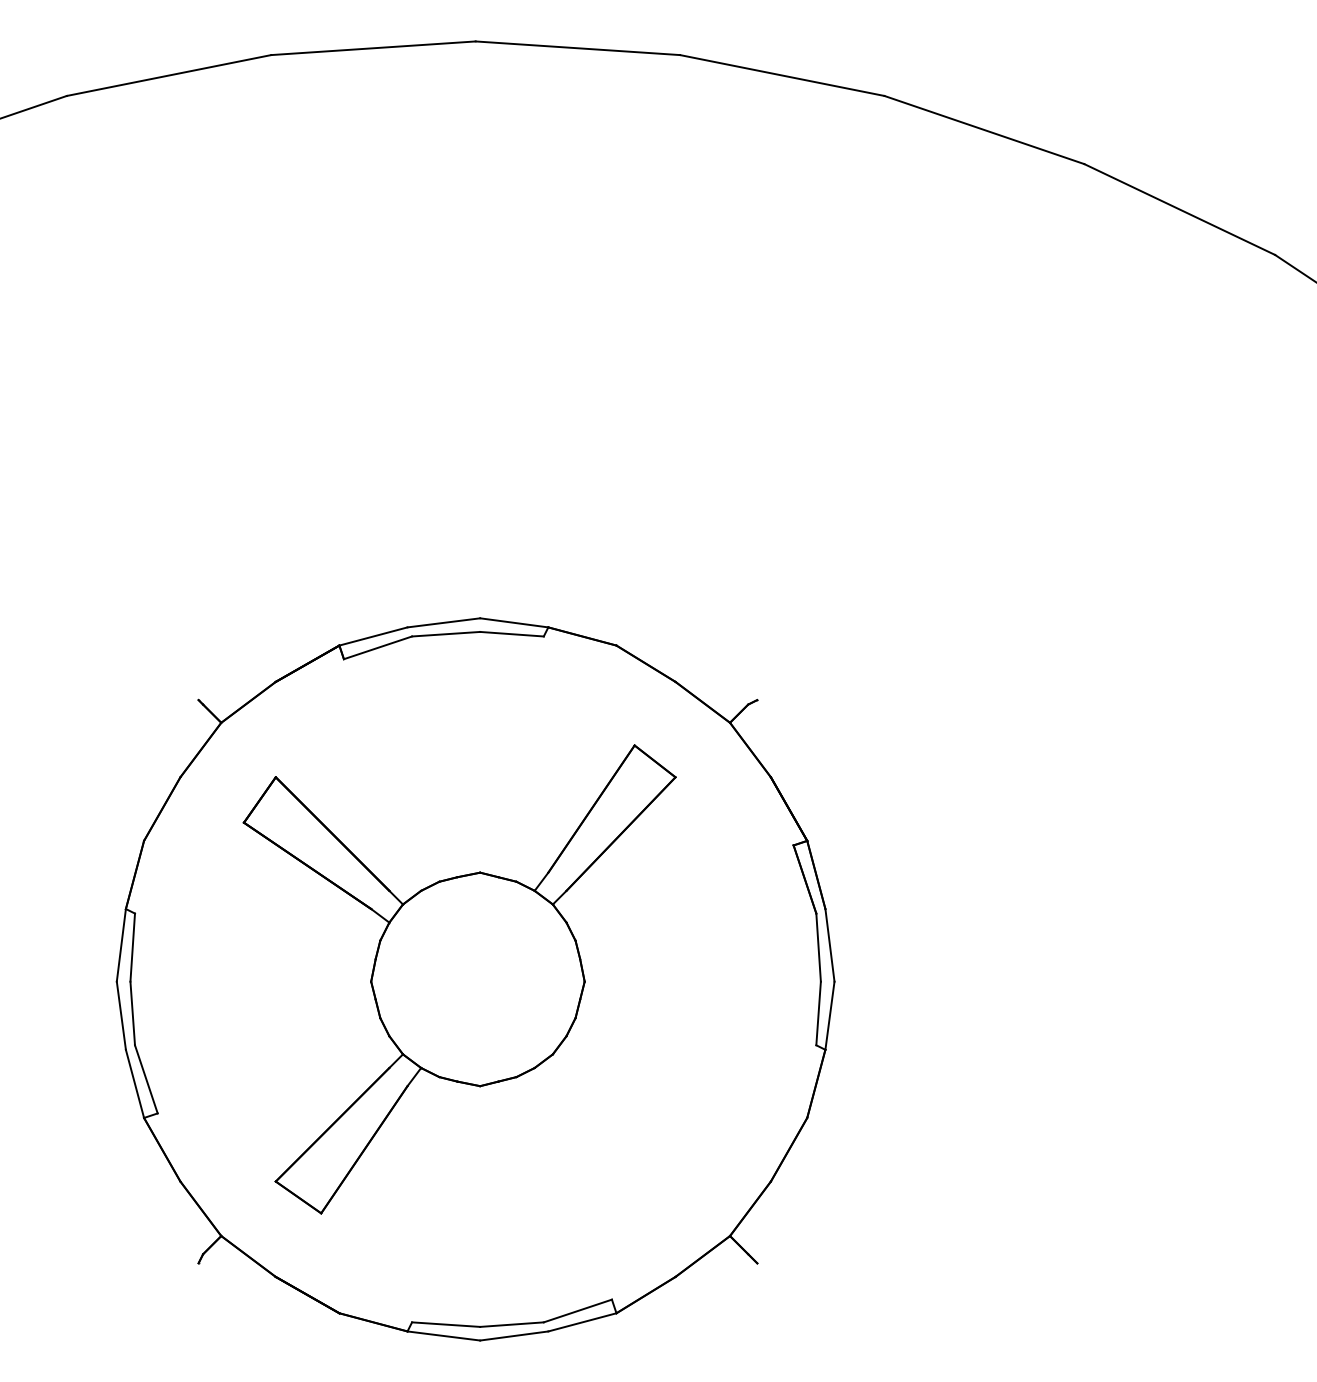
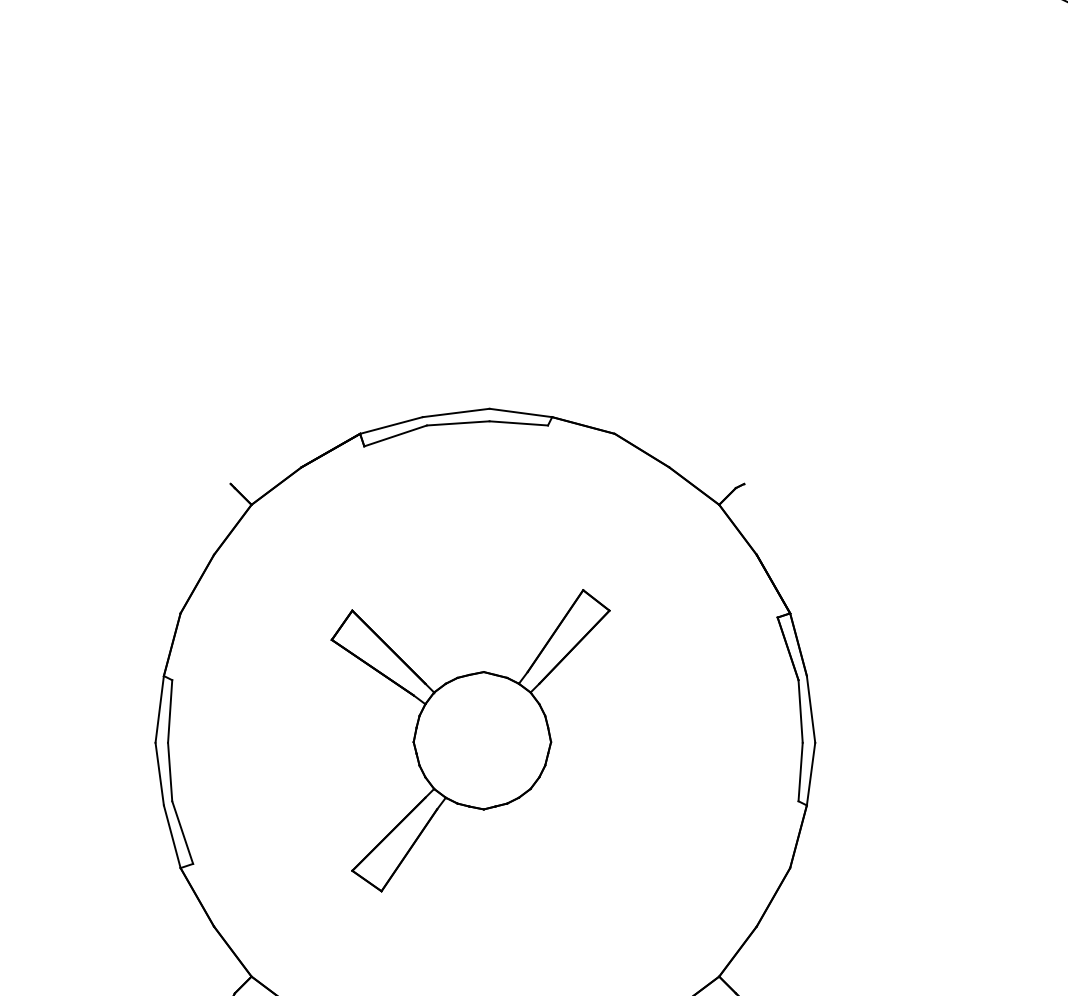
part: (459, 979) -> (470, 740), size x0.7

